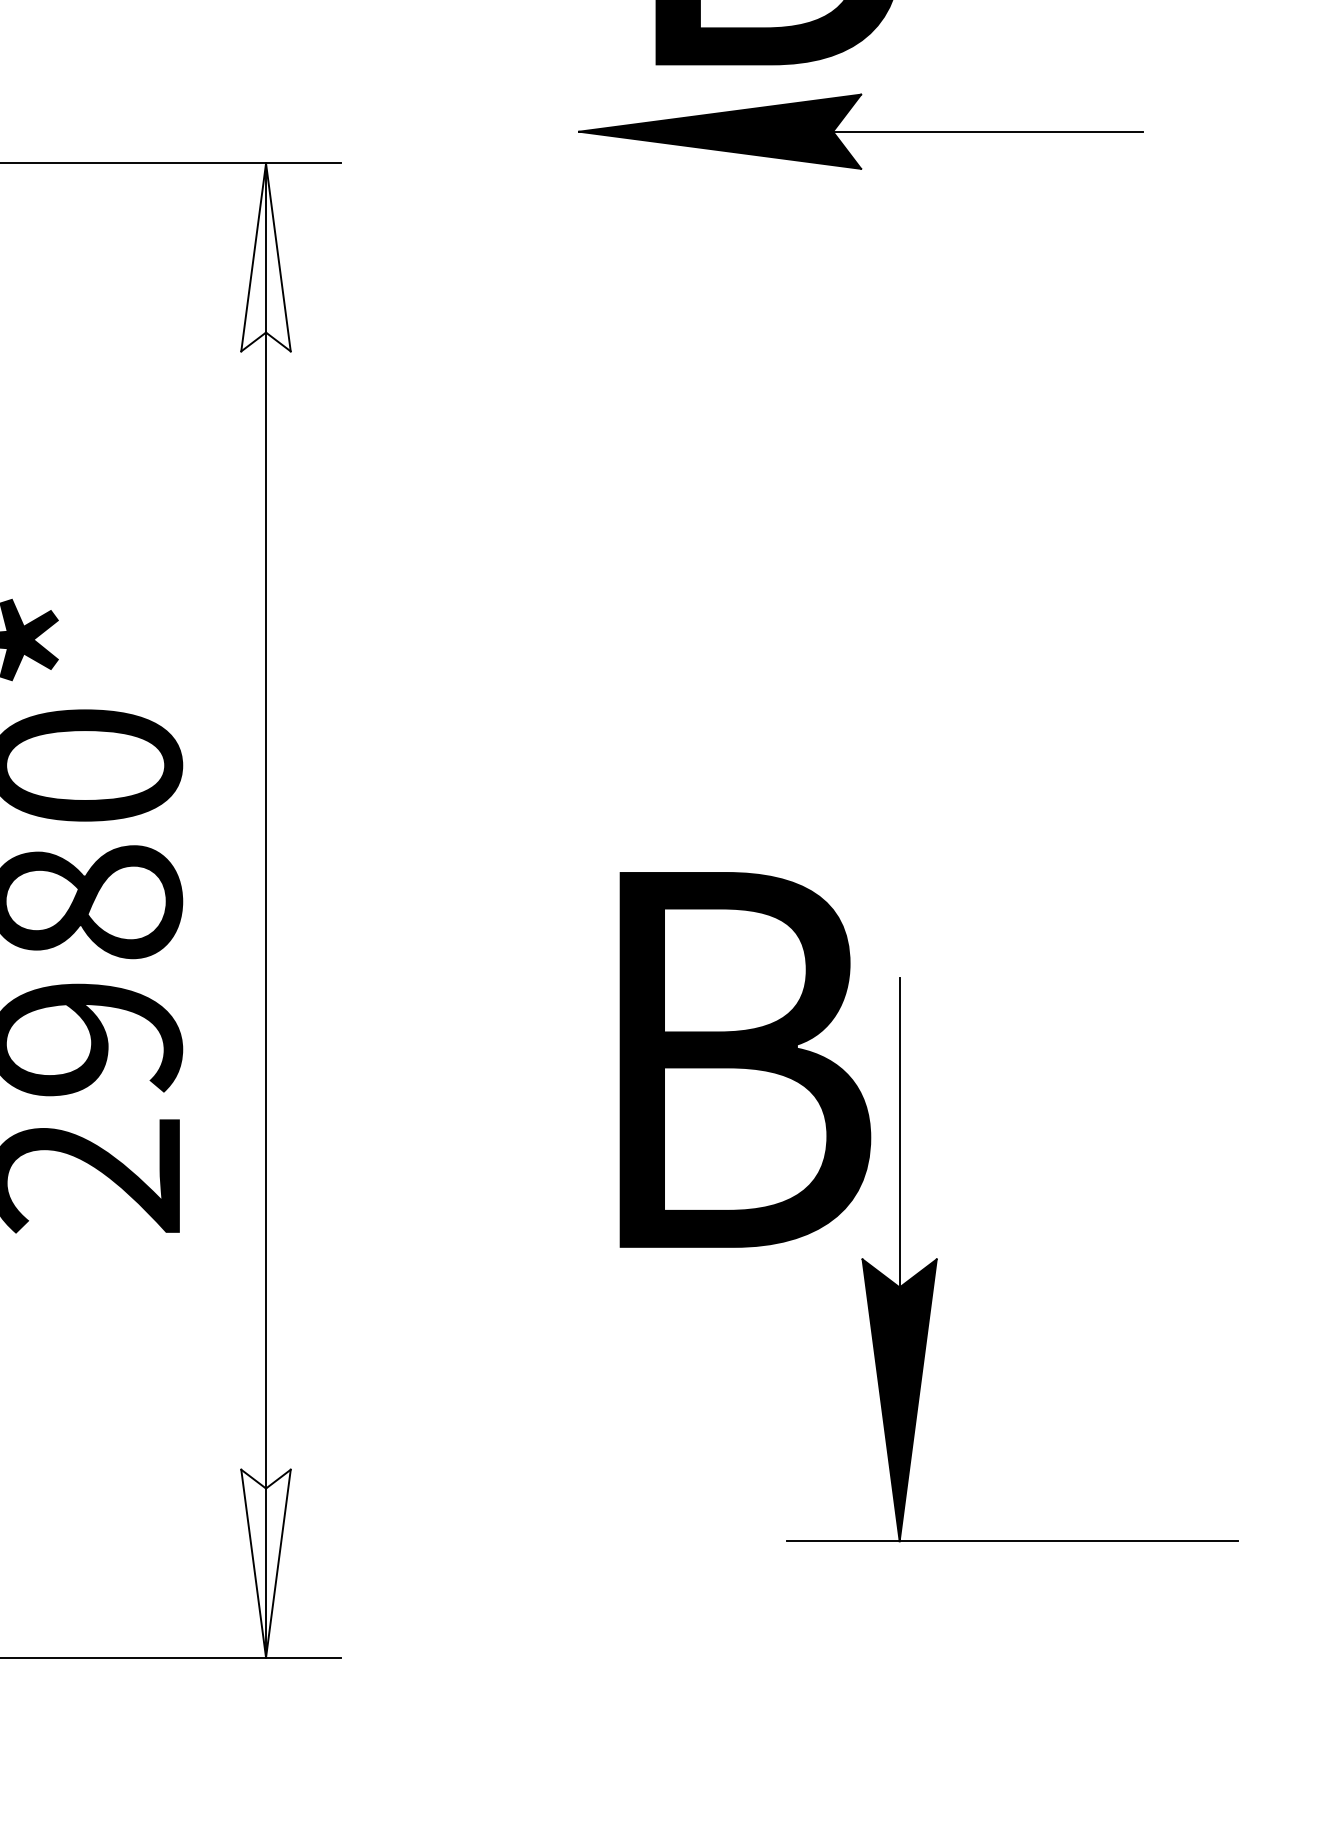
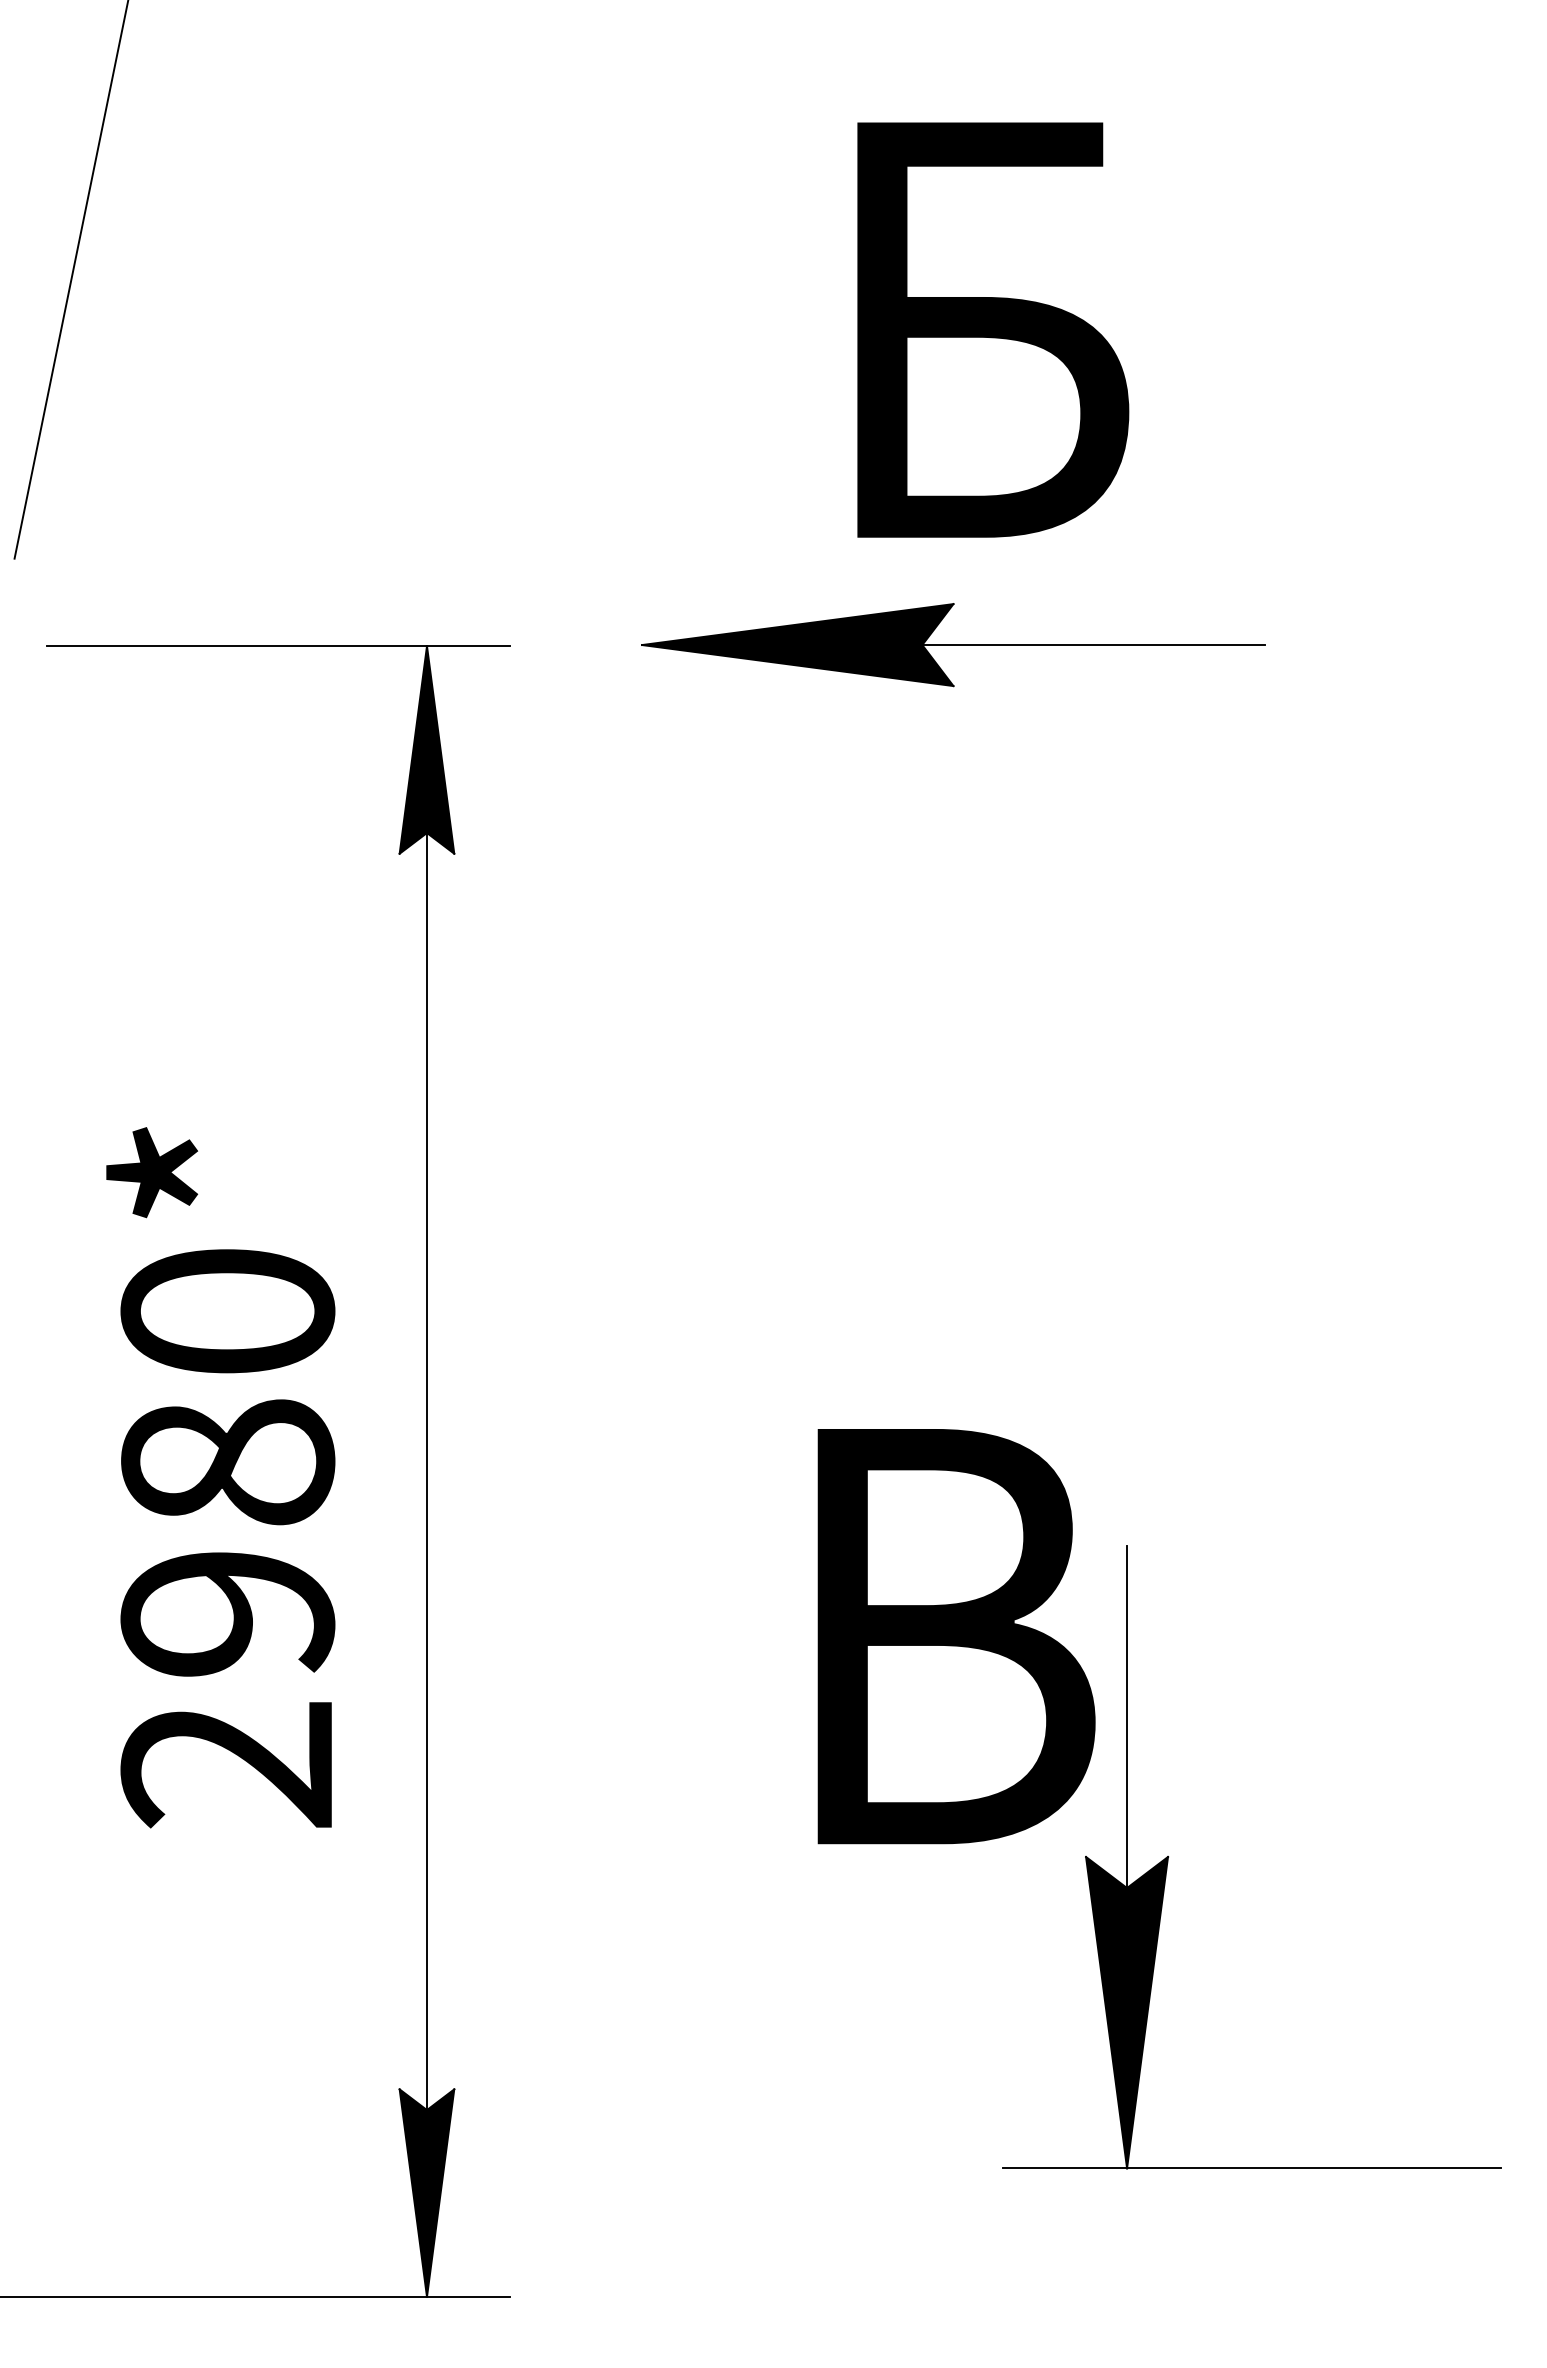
part: (861, 132) -> (953, 645), moved
fill: (265, 257) -> (426, 749), added
fill: (265, 1563) -> (426, 2192), added

